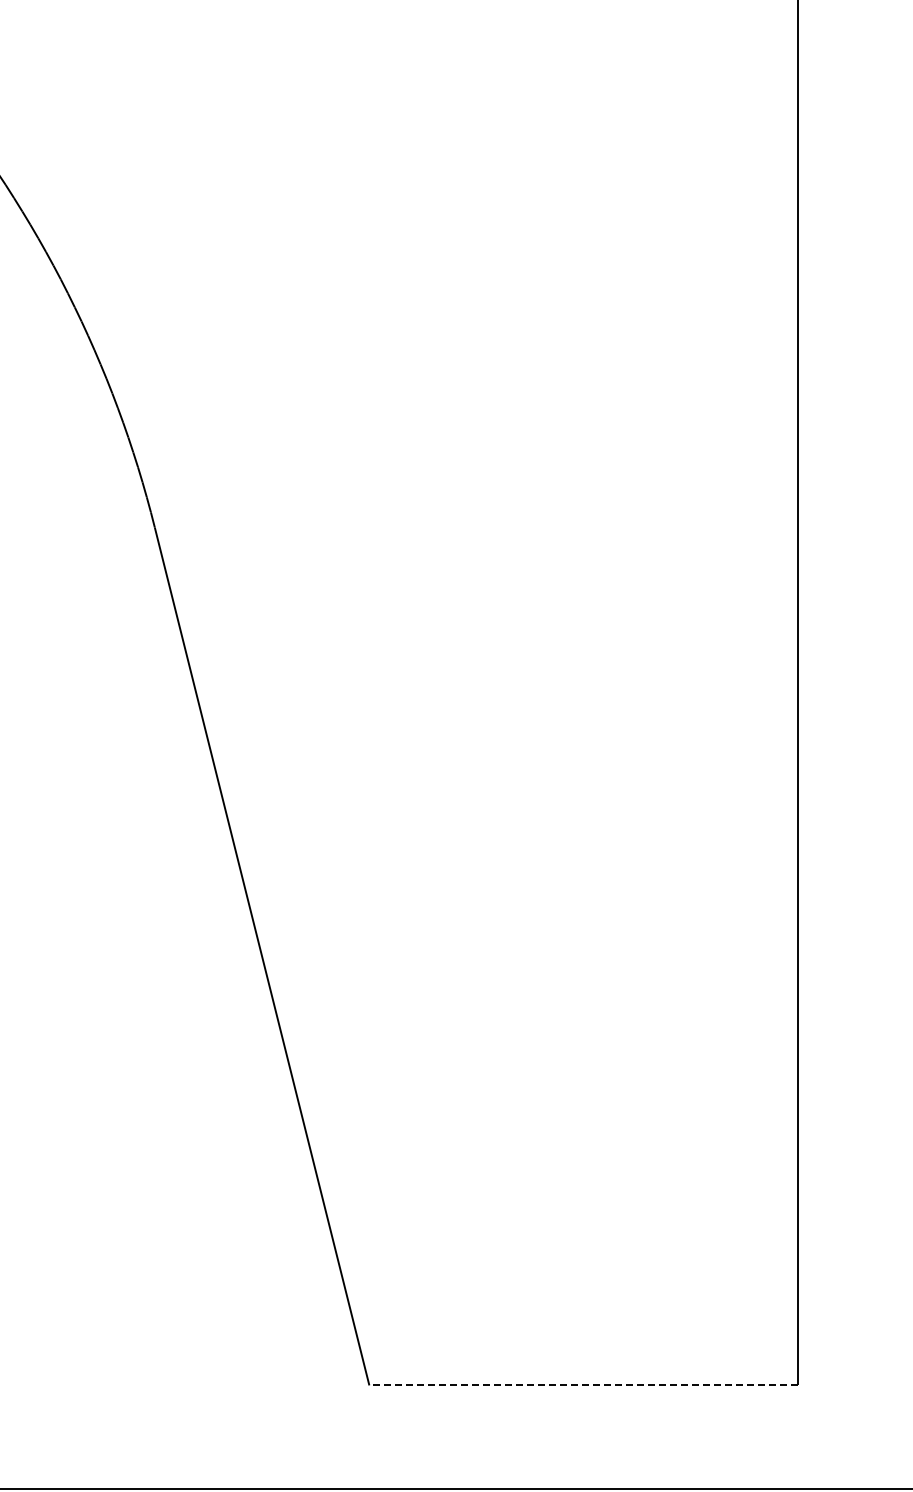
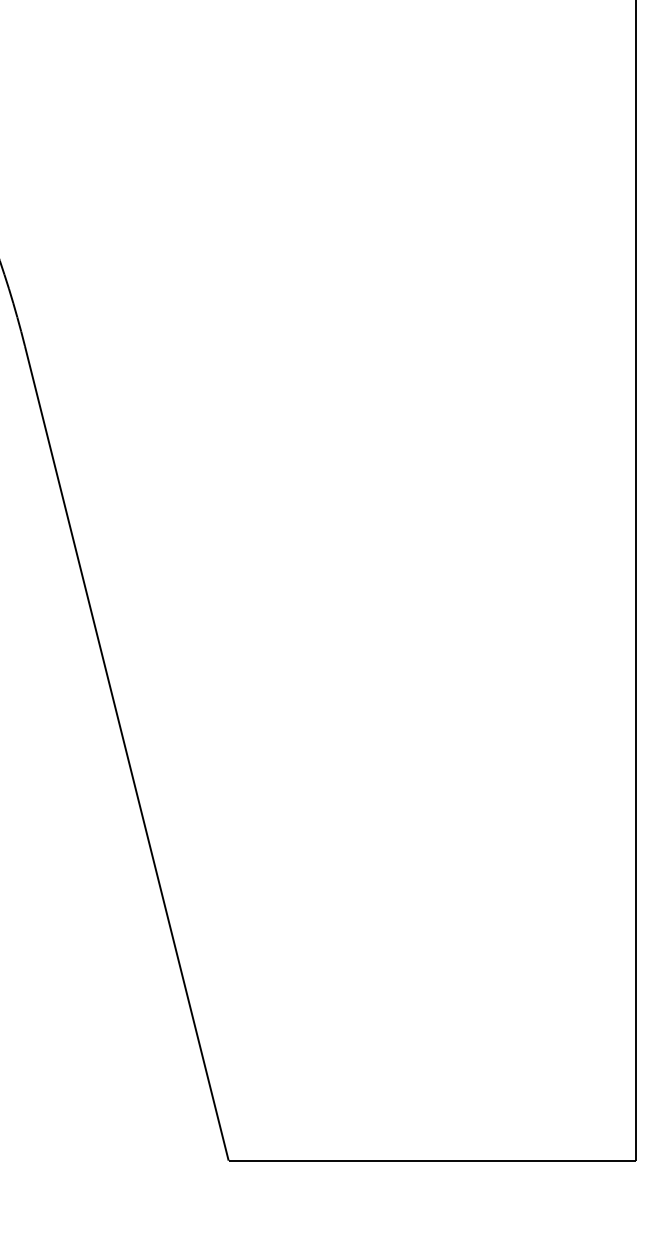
line: (583, 1385) -> (431, 1160), dashed -> solid

